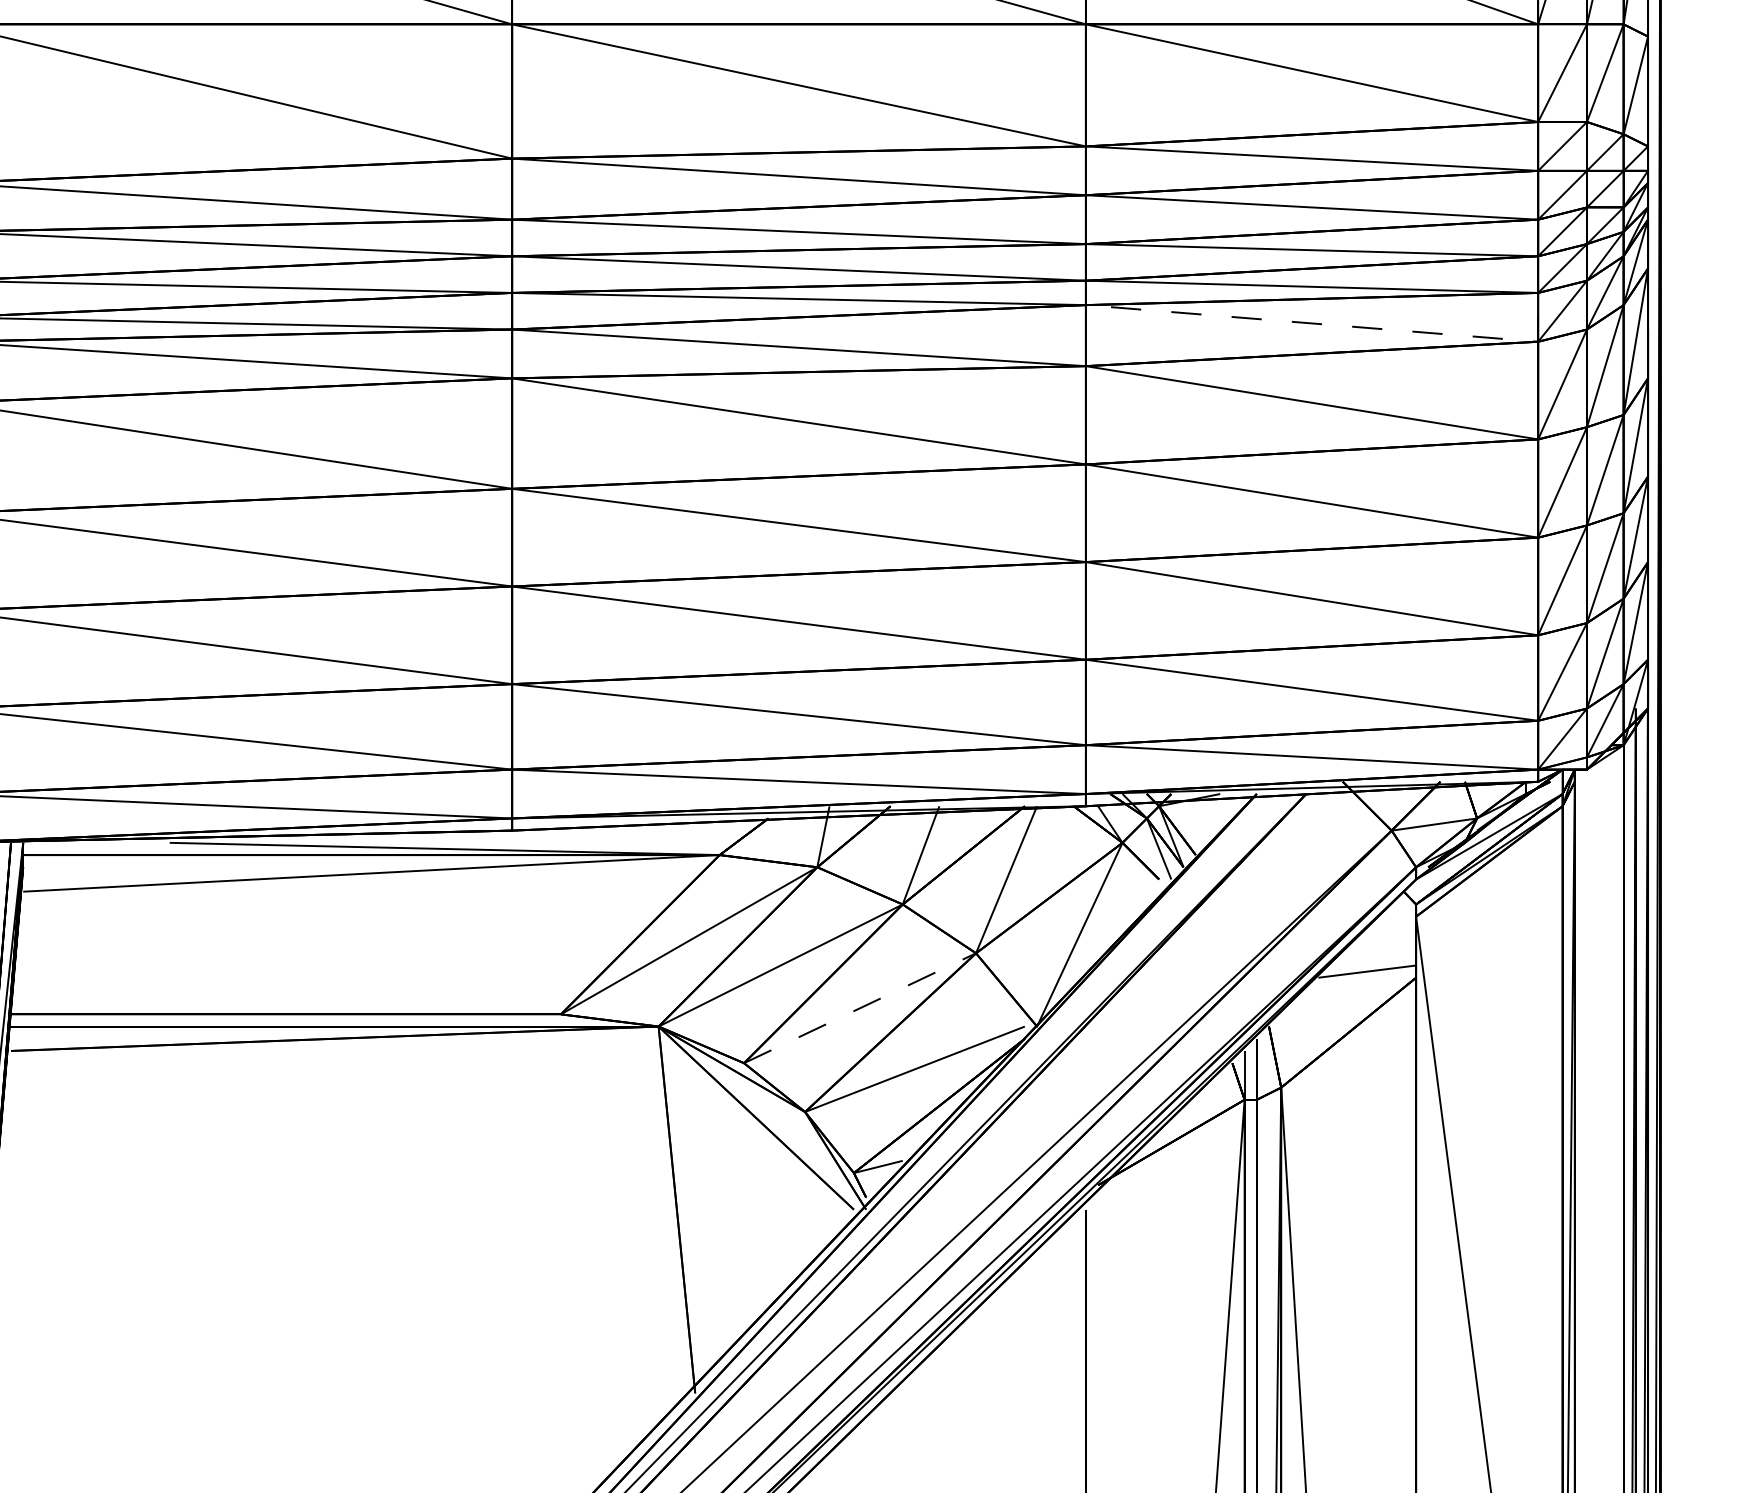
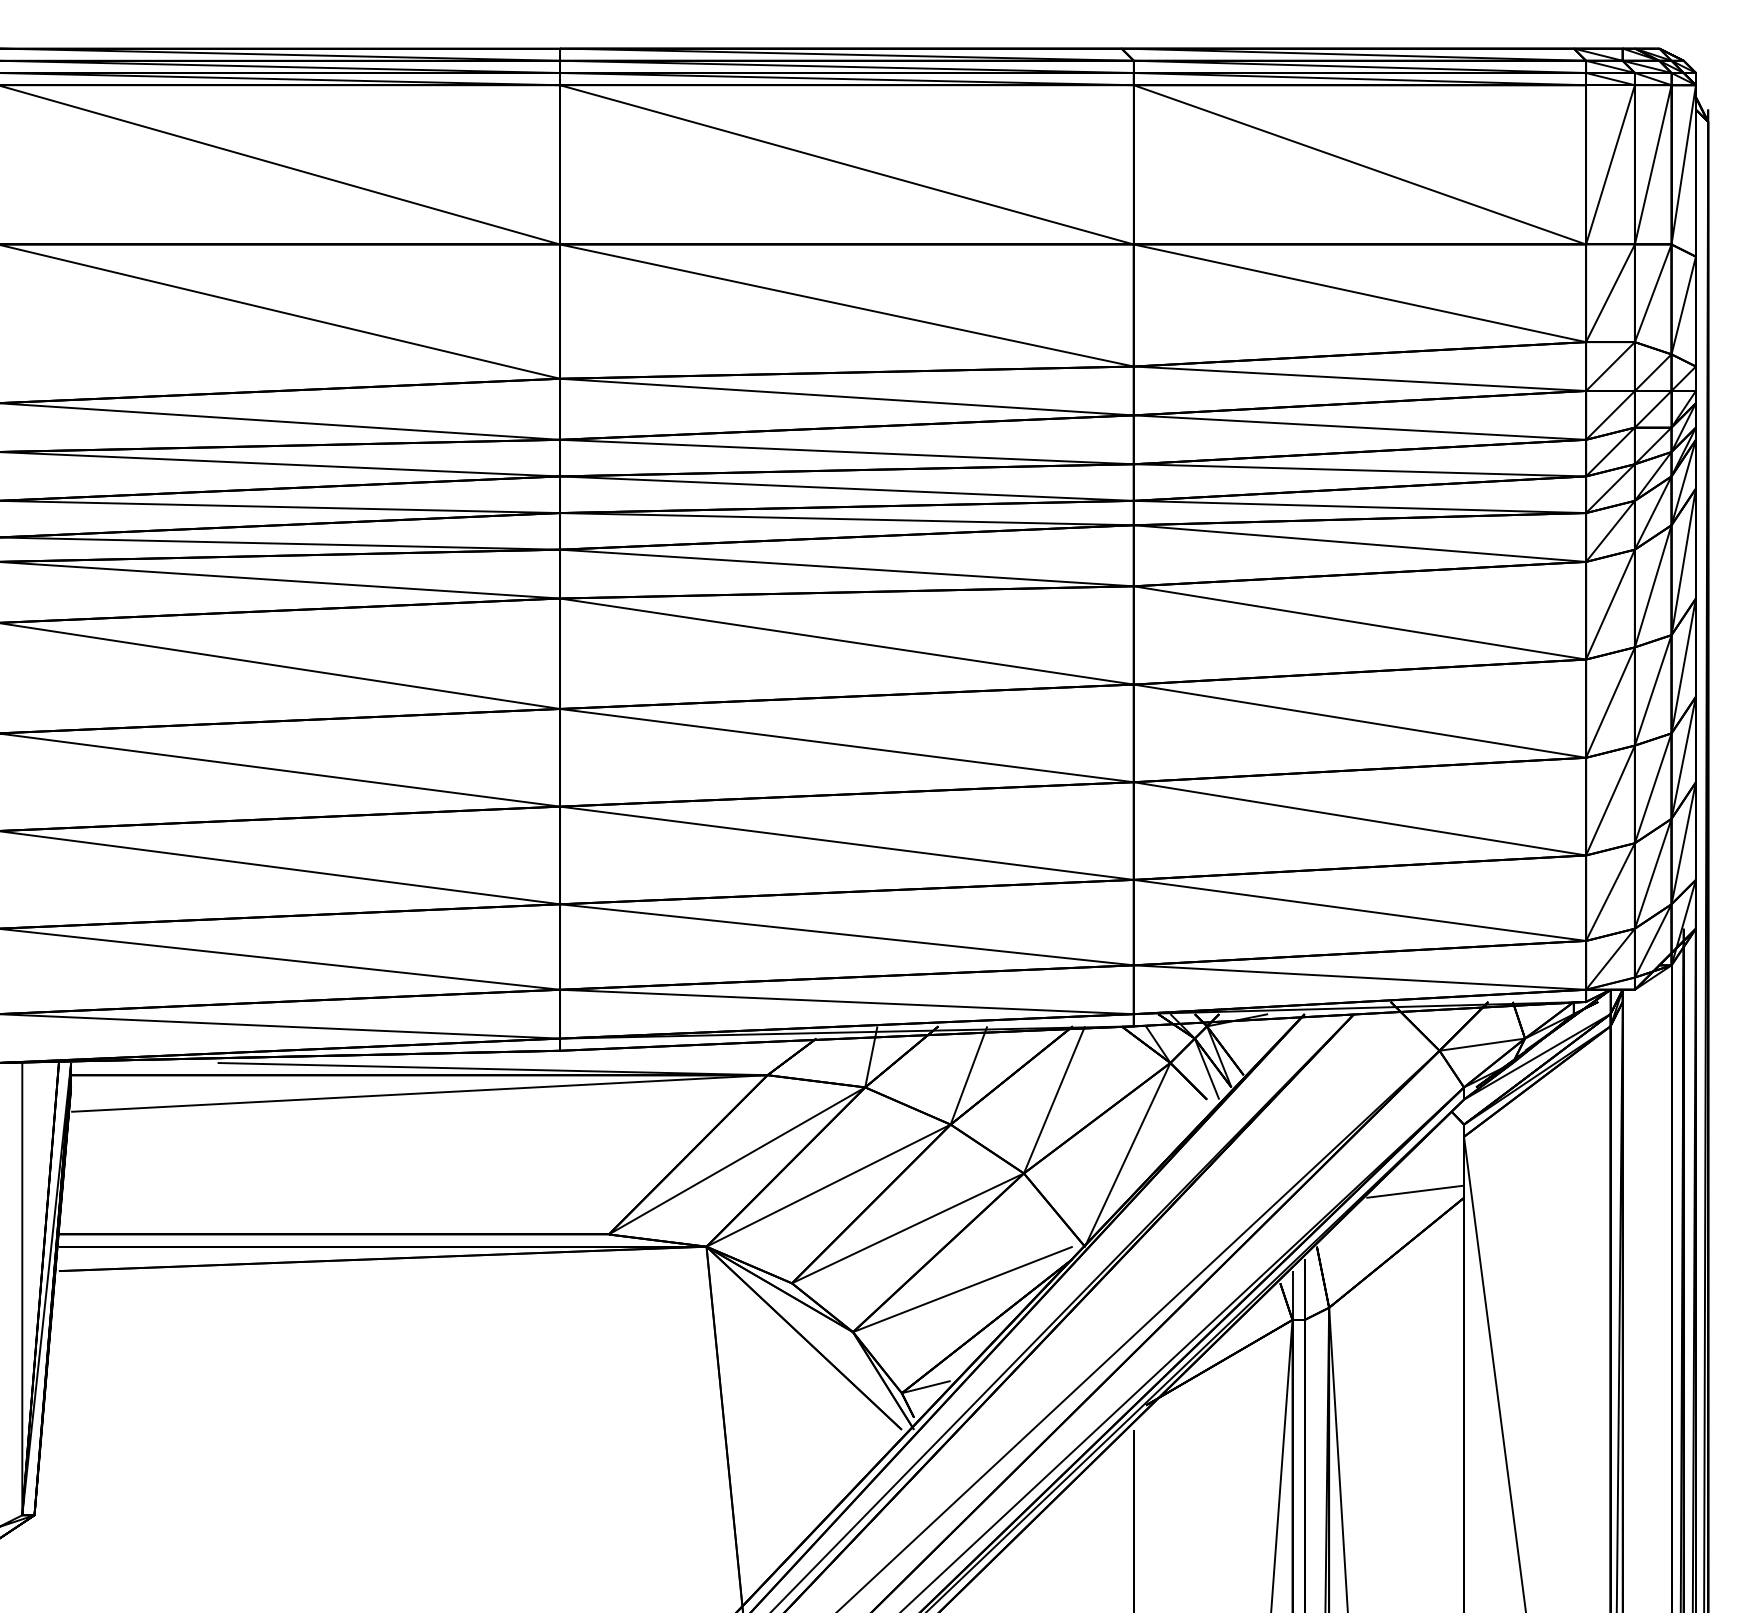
line: (1355, 327) -> (1403, 547), dashed -> solid
line: (860, 1008) -> (908, 1228), dashed -> solid

